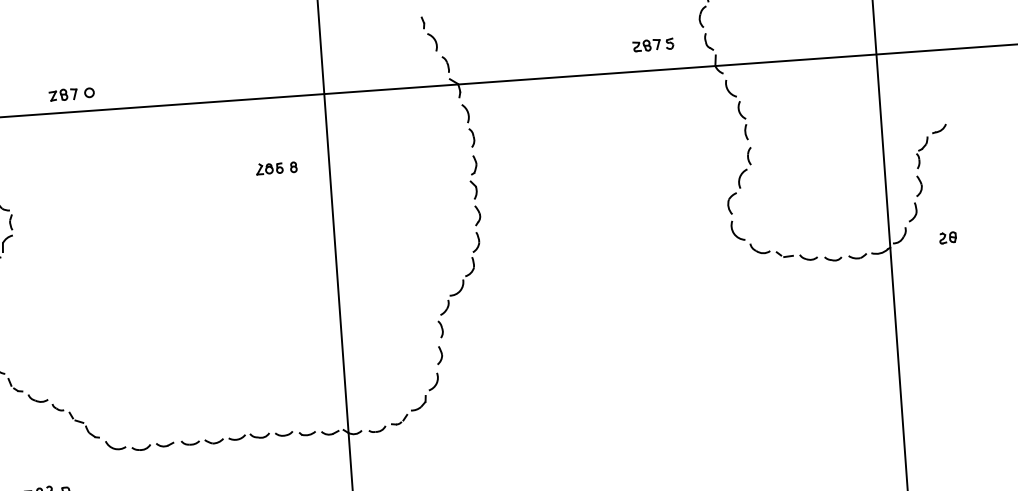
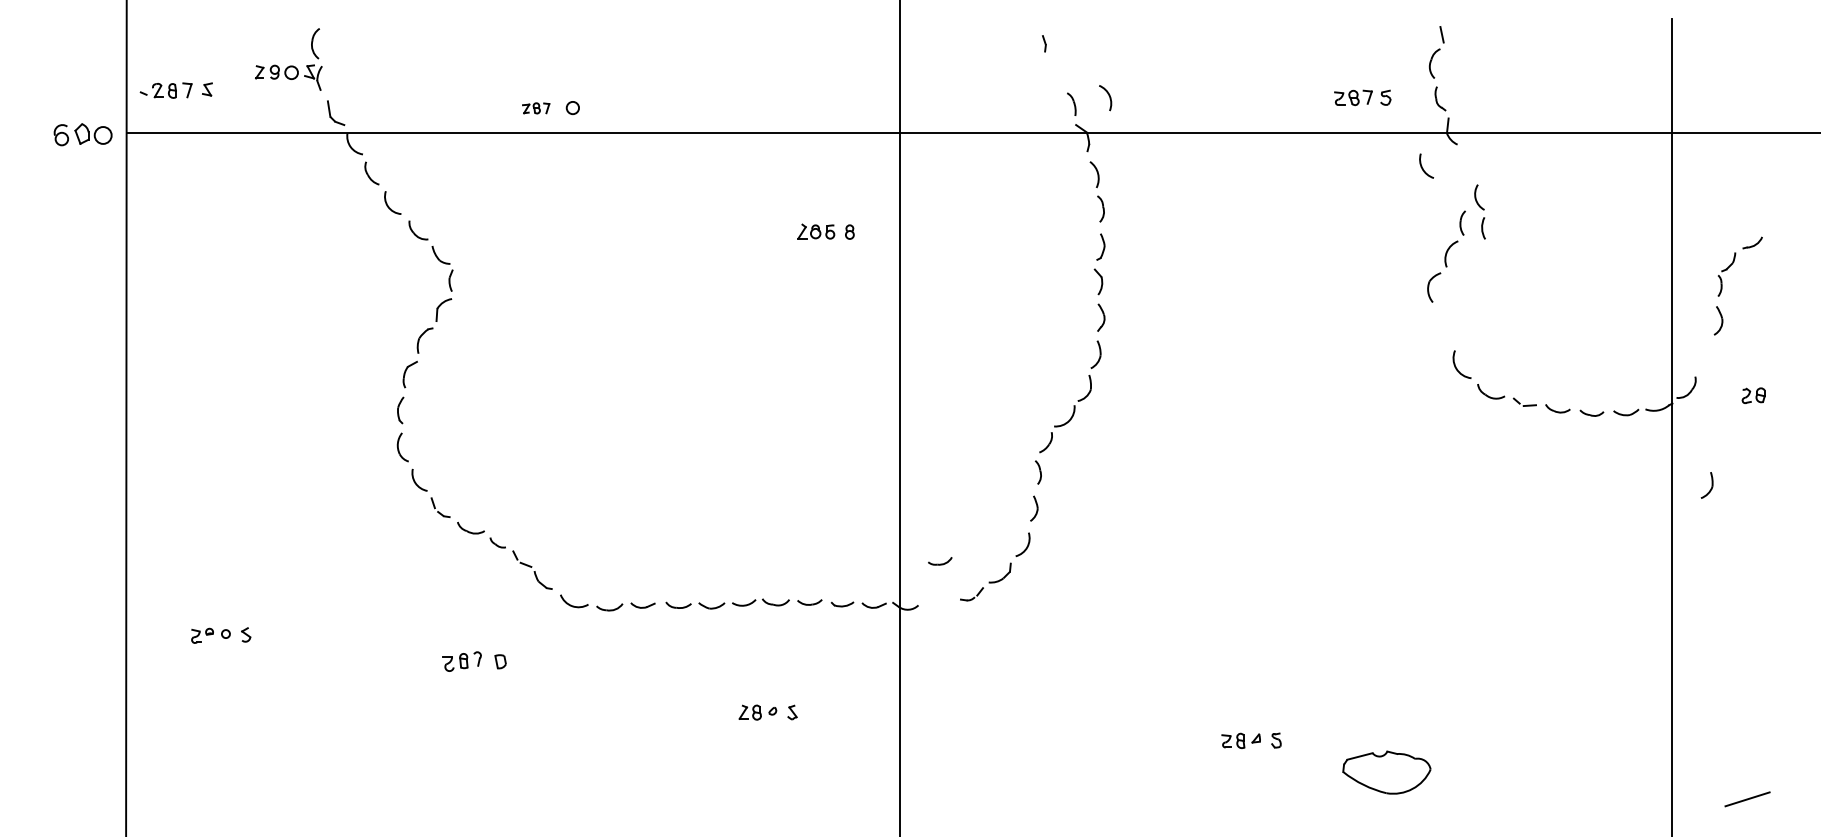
arc: (435, 42) -> (1109, 98), moved
arc: (728, 89) -> (1422, 166), moved
part: (62, 95) -> (535, 108), size x0.7
part: (739, 180) -> (1446, 256), moved
part: (912, 212) -> (1706, 485), moved
part: (377, 429) -> (940, 561), moved

